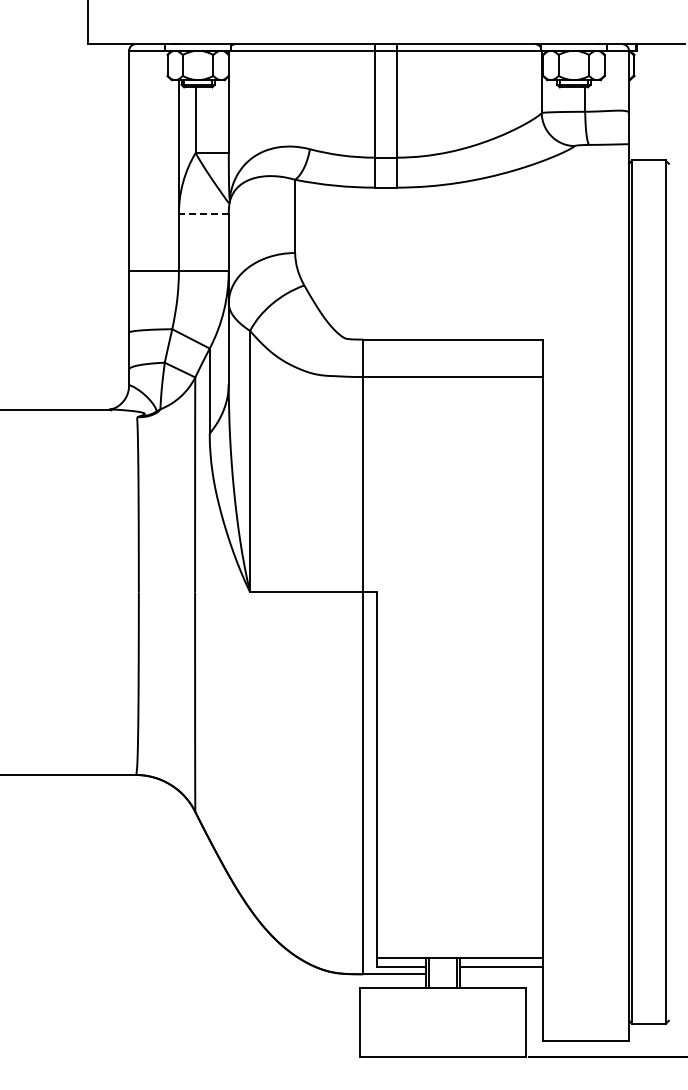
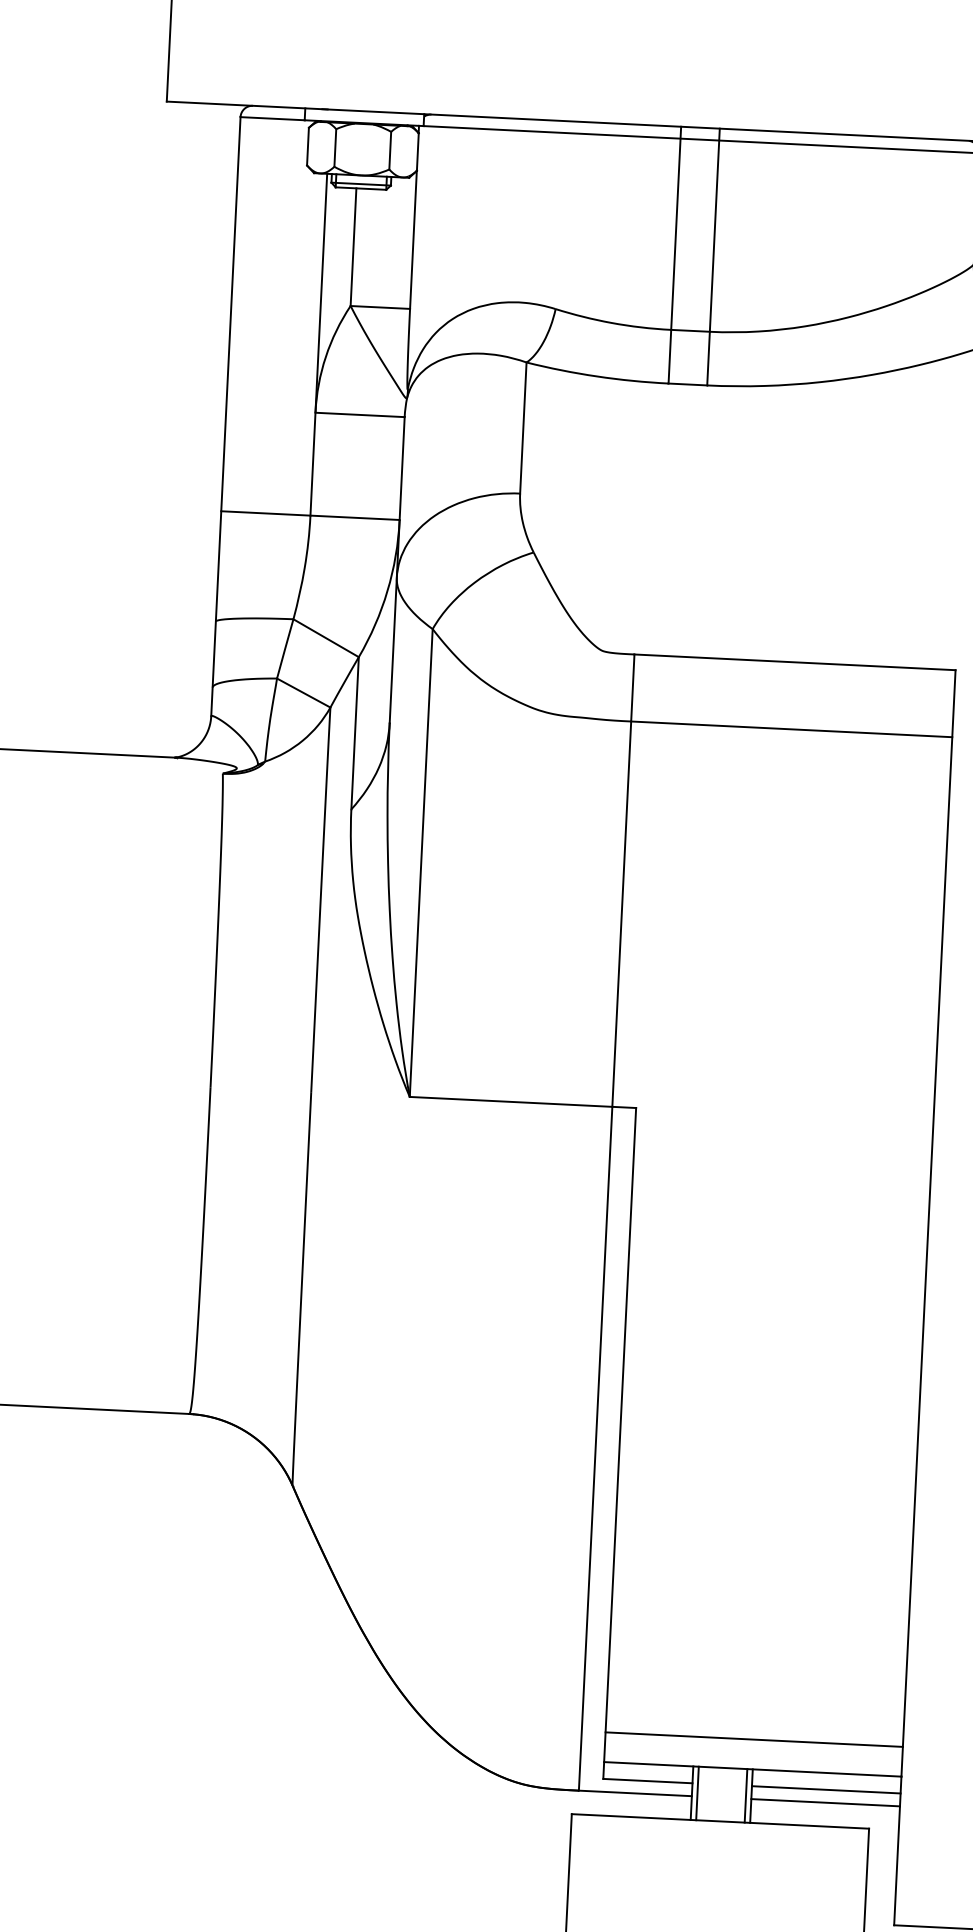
line: (203, 213) -> (359, 414), dashed -> solid
line: (459, 941) -> (754, 1740), added
line: (500, 974) -> (824, 1803), added

